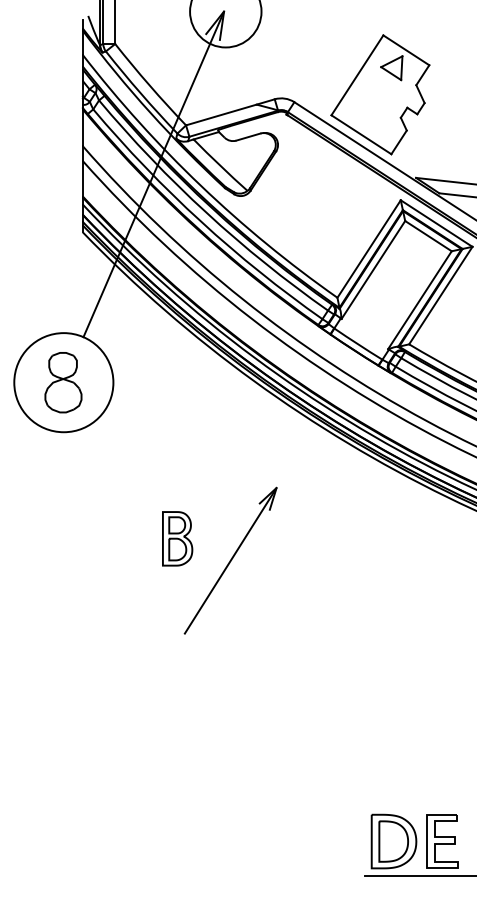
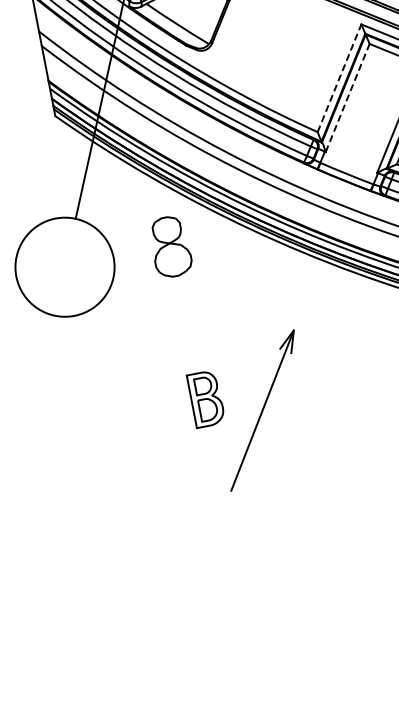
line: (369, 248) -> (339, 77), solid -> dashed
line: (373, 269) -> (347, 97), solid -> dashed
part: (63, 382) -> (170, 246), moved

